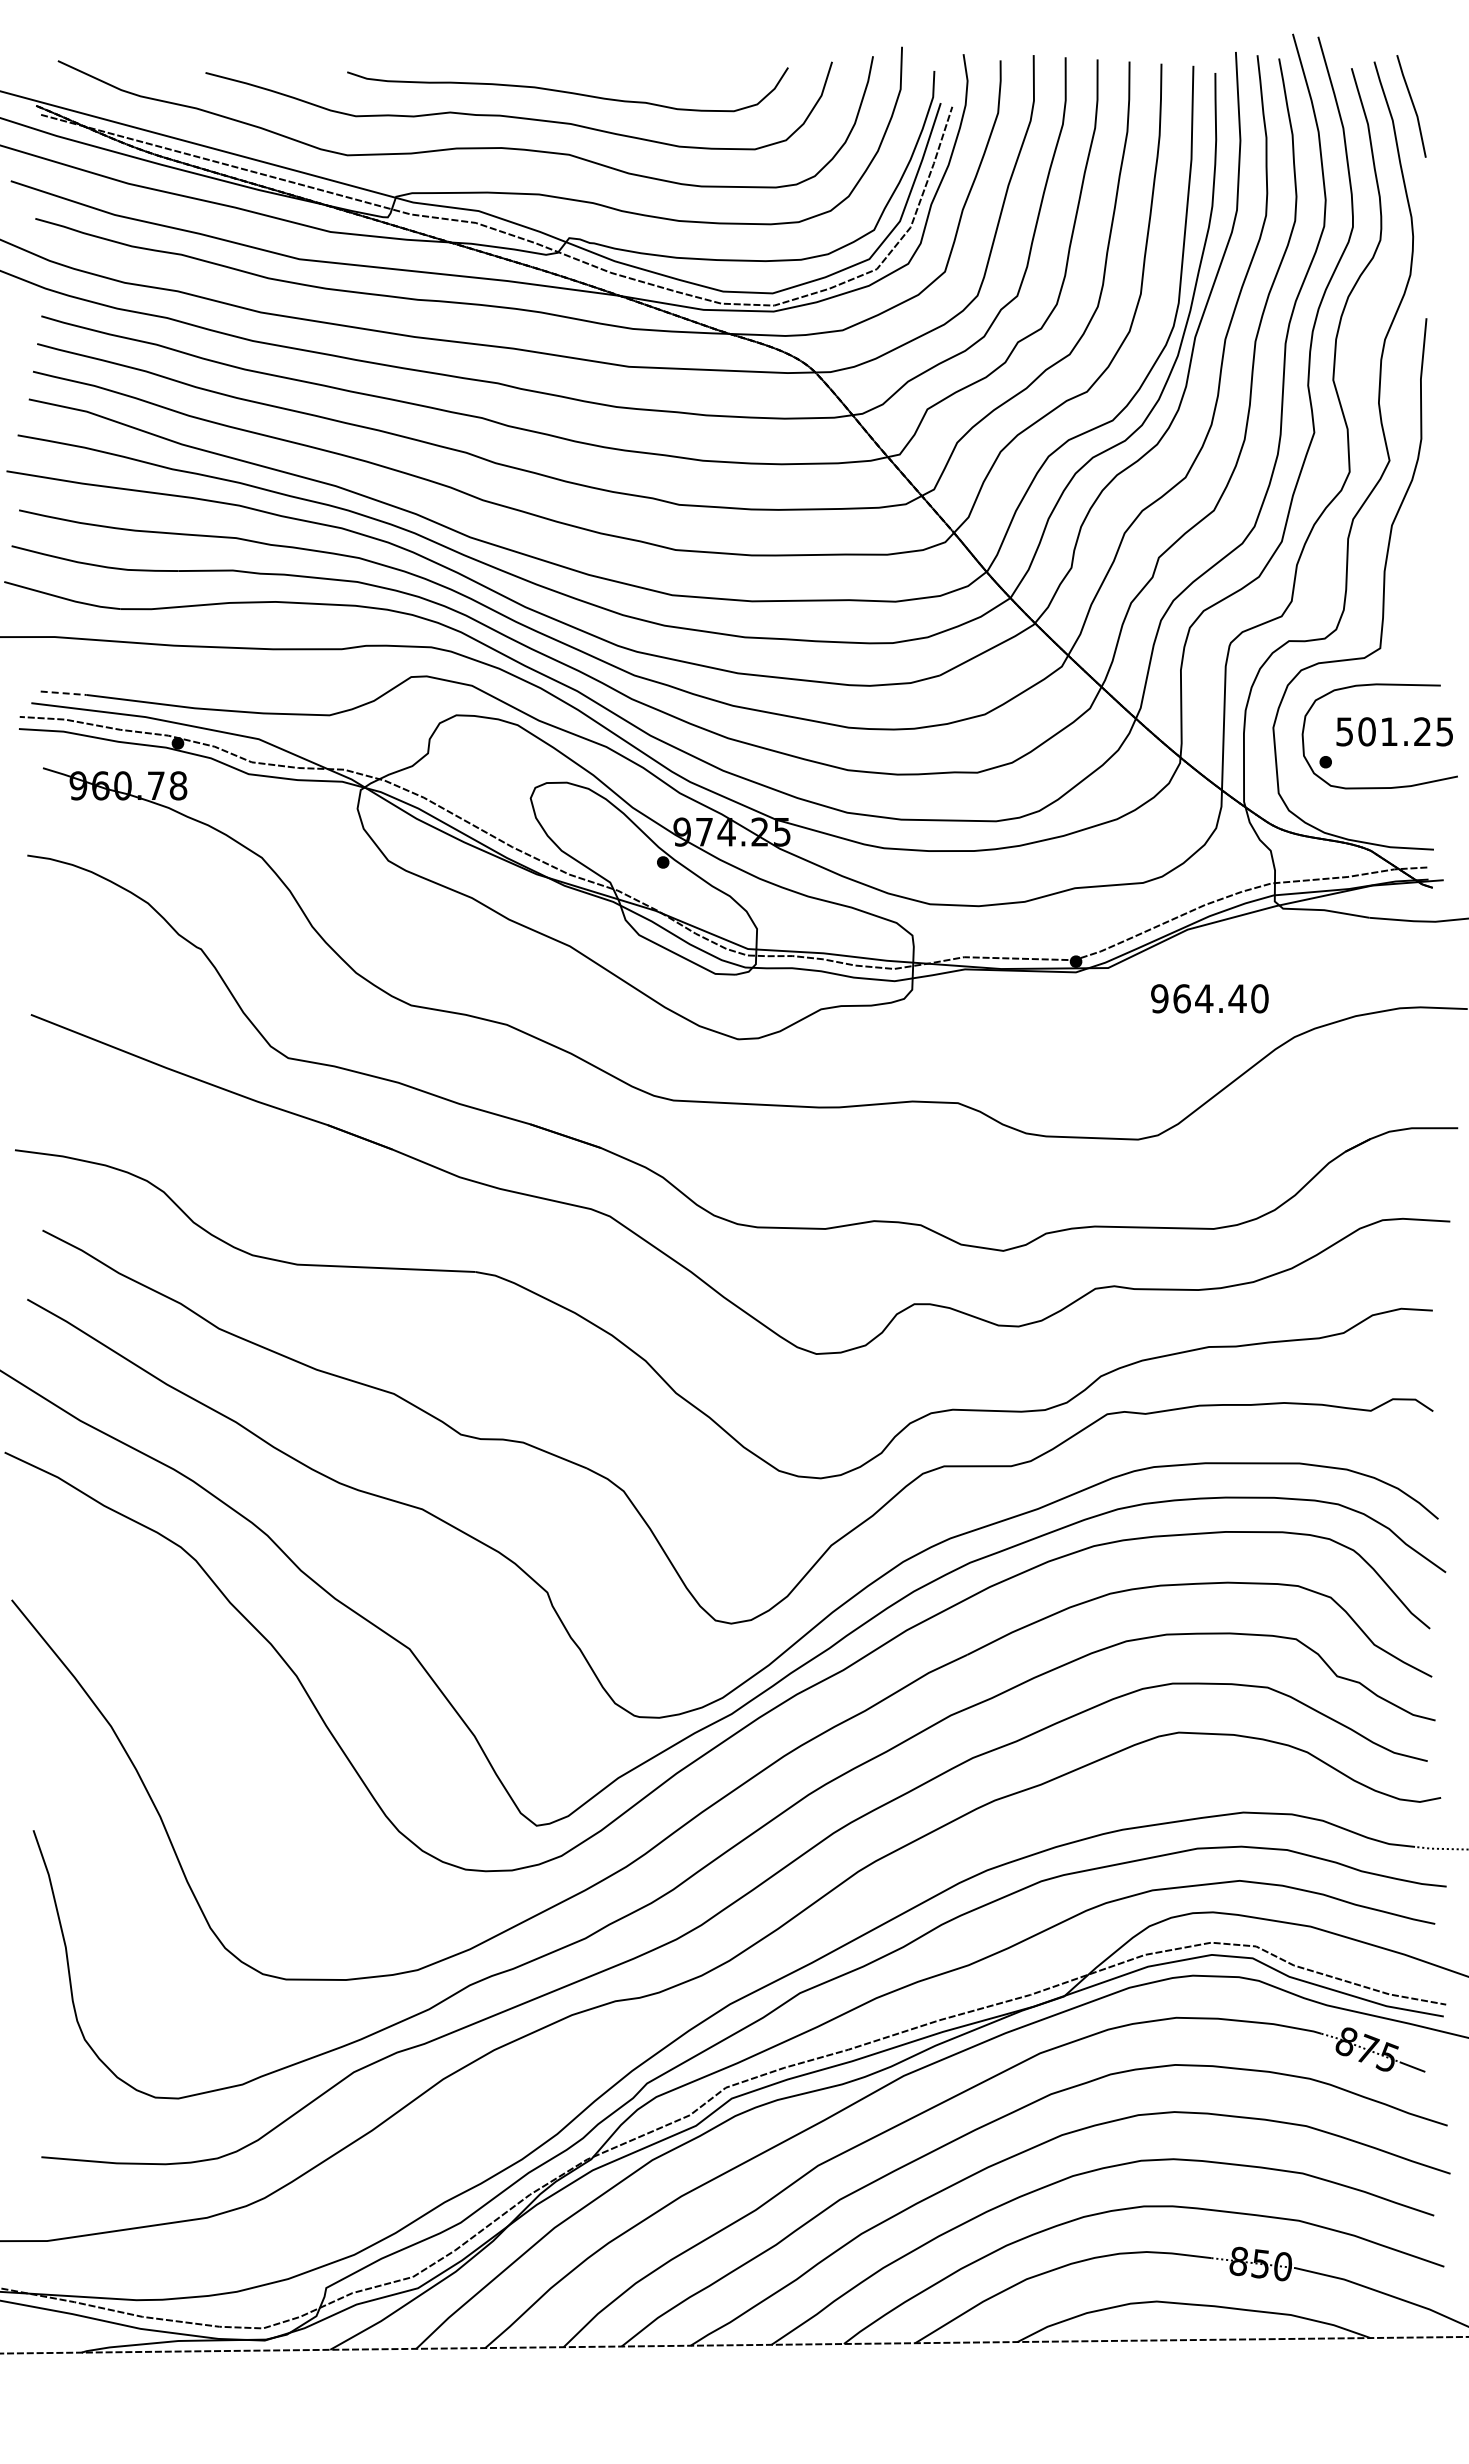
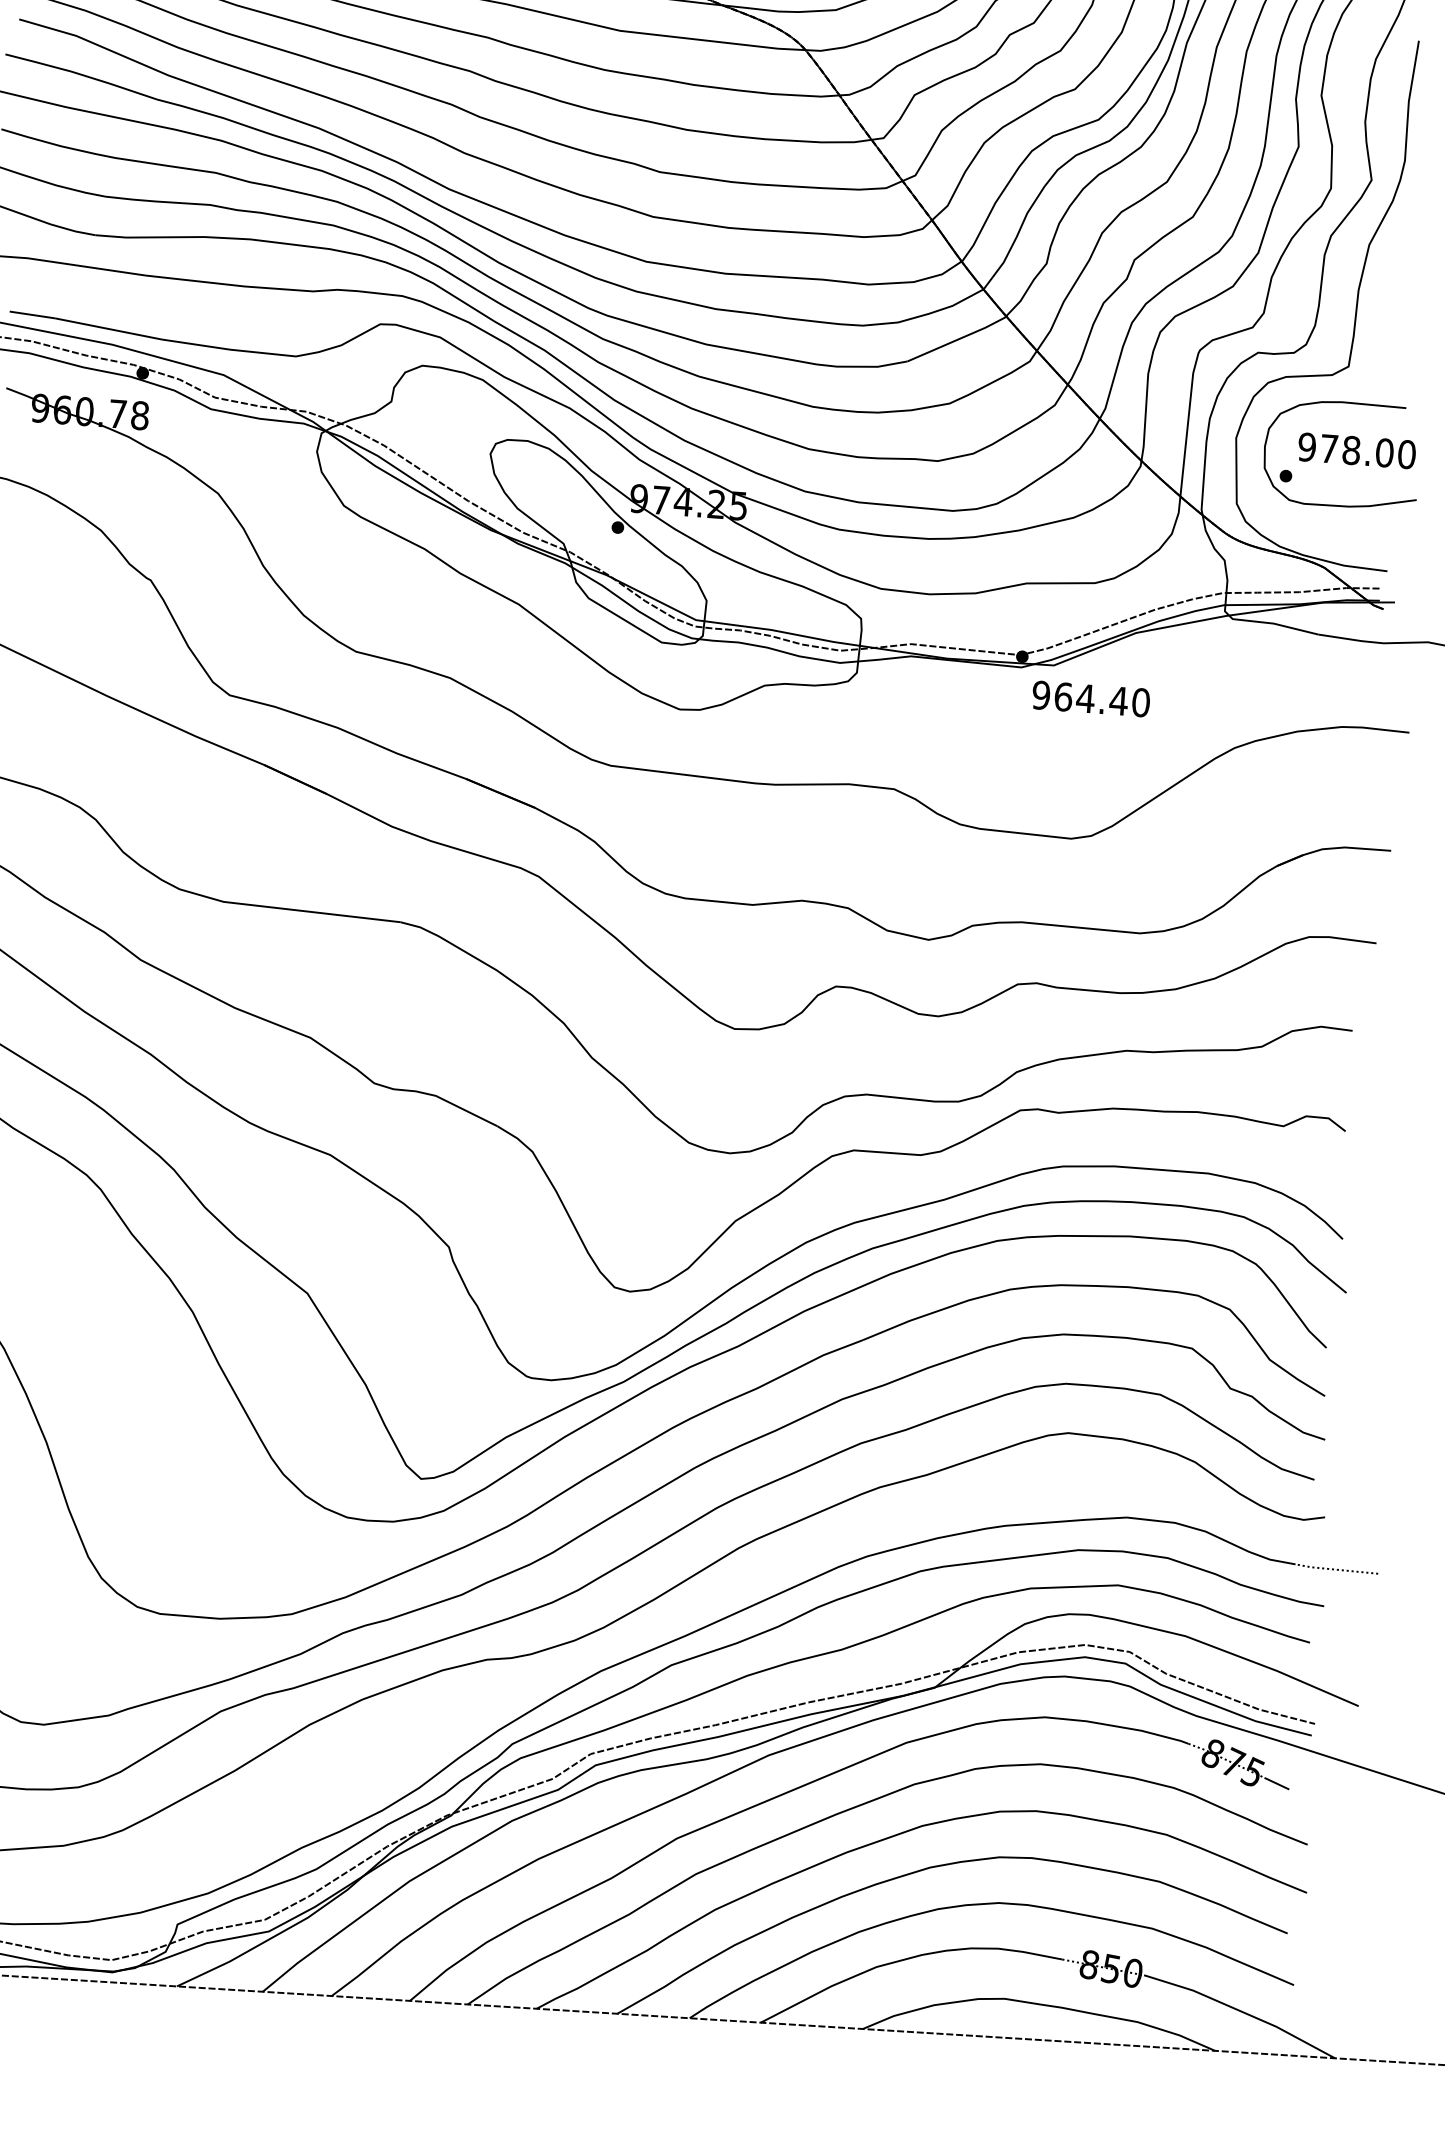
line: (64, 693) -> (33, 315), dashed -> solid
text: (1394, 731) -> (1356, 450), 501.25 -> 978.00
text: (1209, 998) -> (1090, 698), moved

